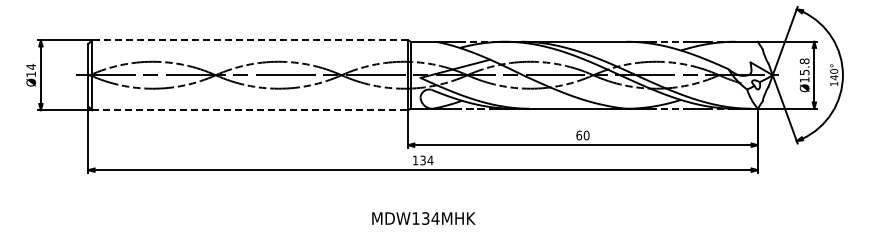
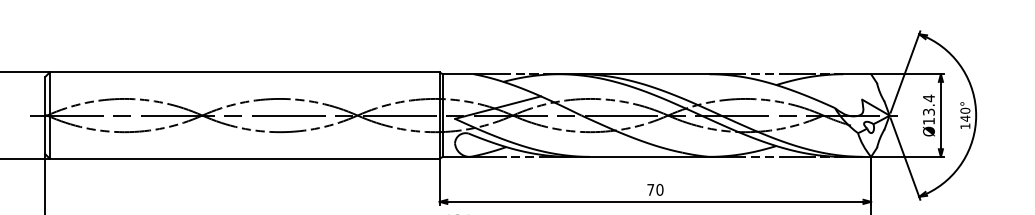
line: (250, 40) -> (245, 72), dashed -> solid
text: (804, 66) -> (928, 104), Ø15.8 -> Ø13.4
line: (250, 110) -> (245, 159), dashed -> solid
text: (579, 135) -> (651, 189), 60 -> 70

